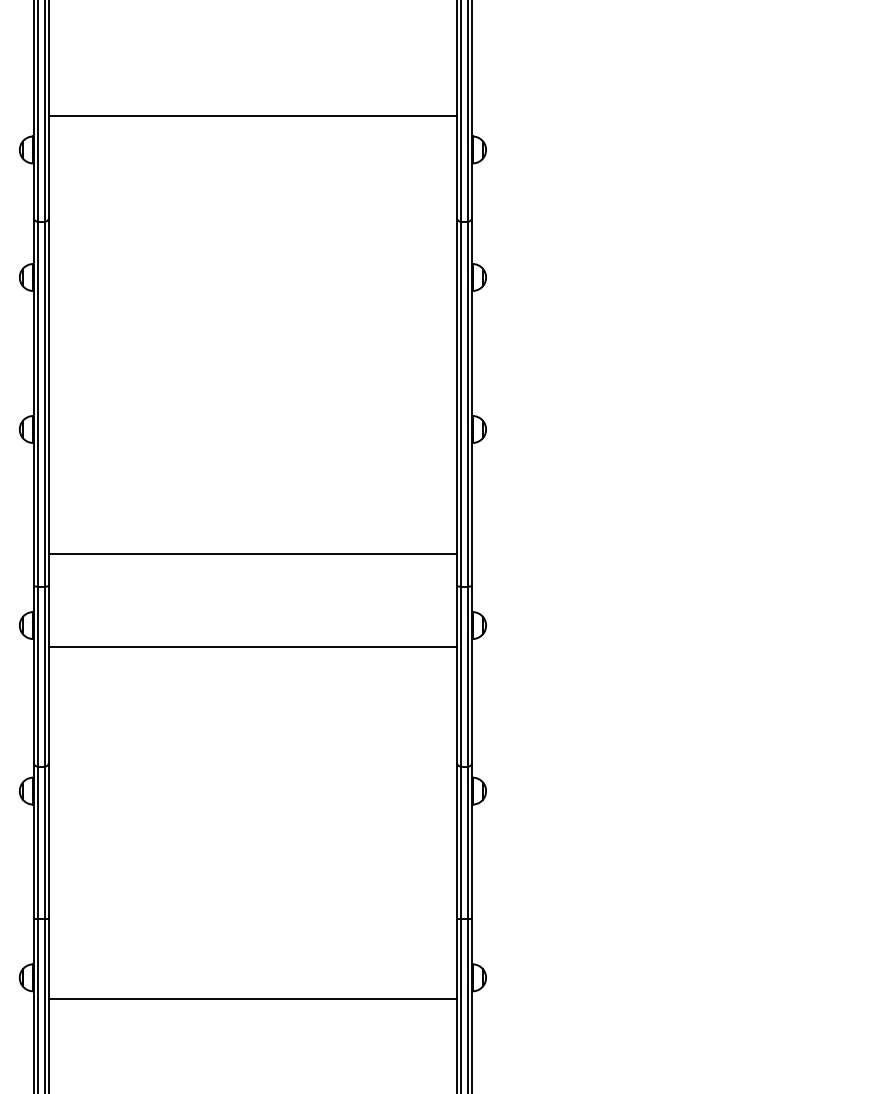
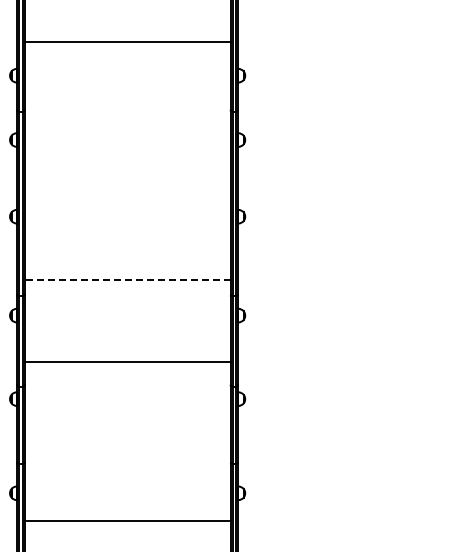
line: (252, 115) -> (127, 41), moved
line: (252, 553) -> (127, 279), solid -> dashed
line: (252, 647) -> (127, 361), moved
line: (252, 998) -> (127, 520), moved

